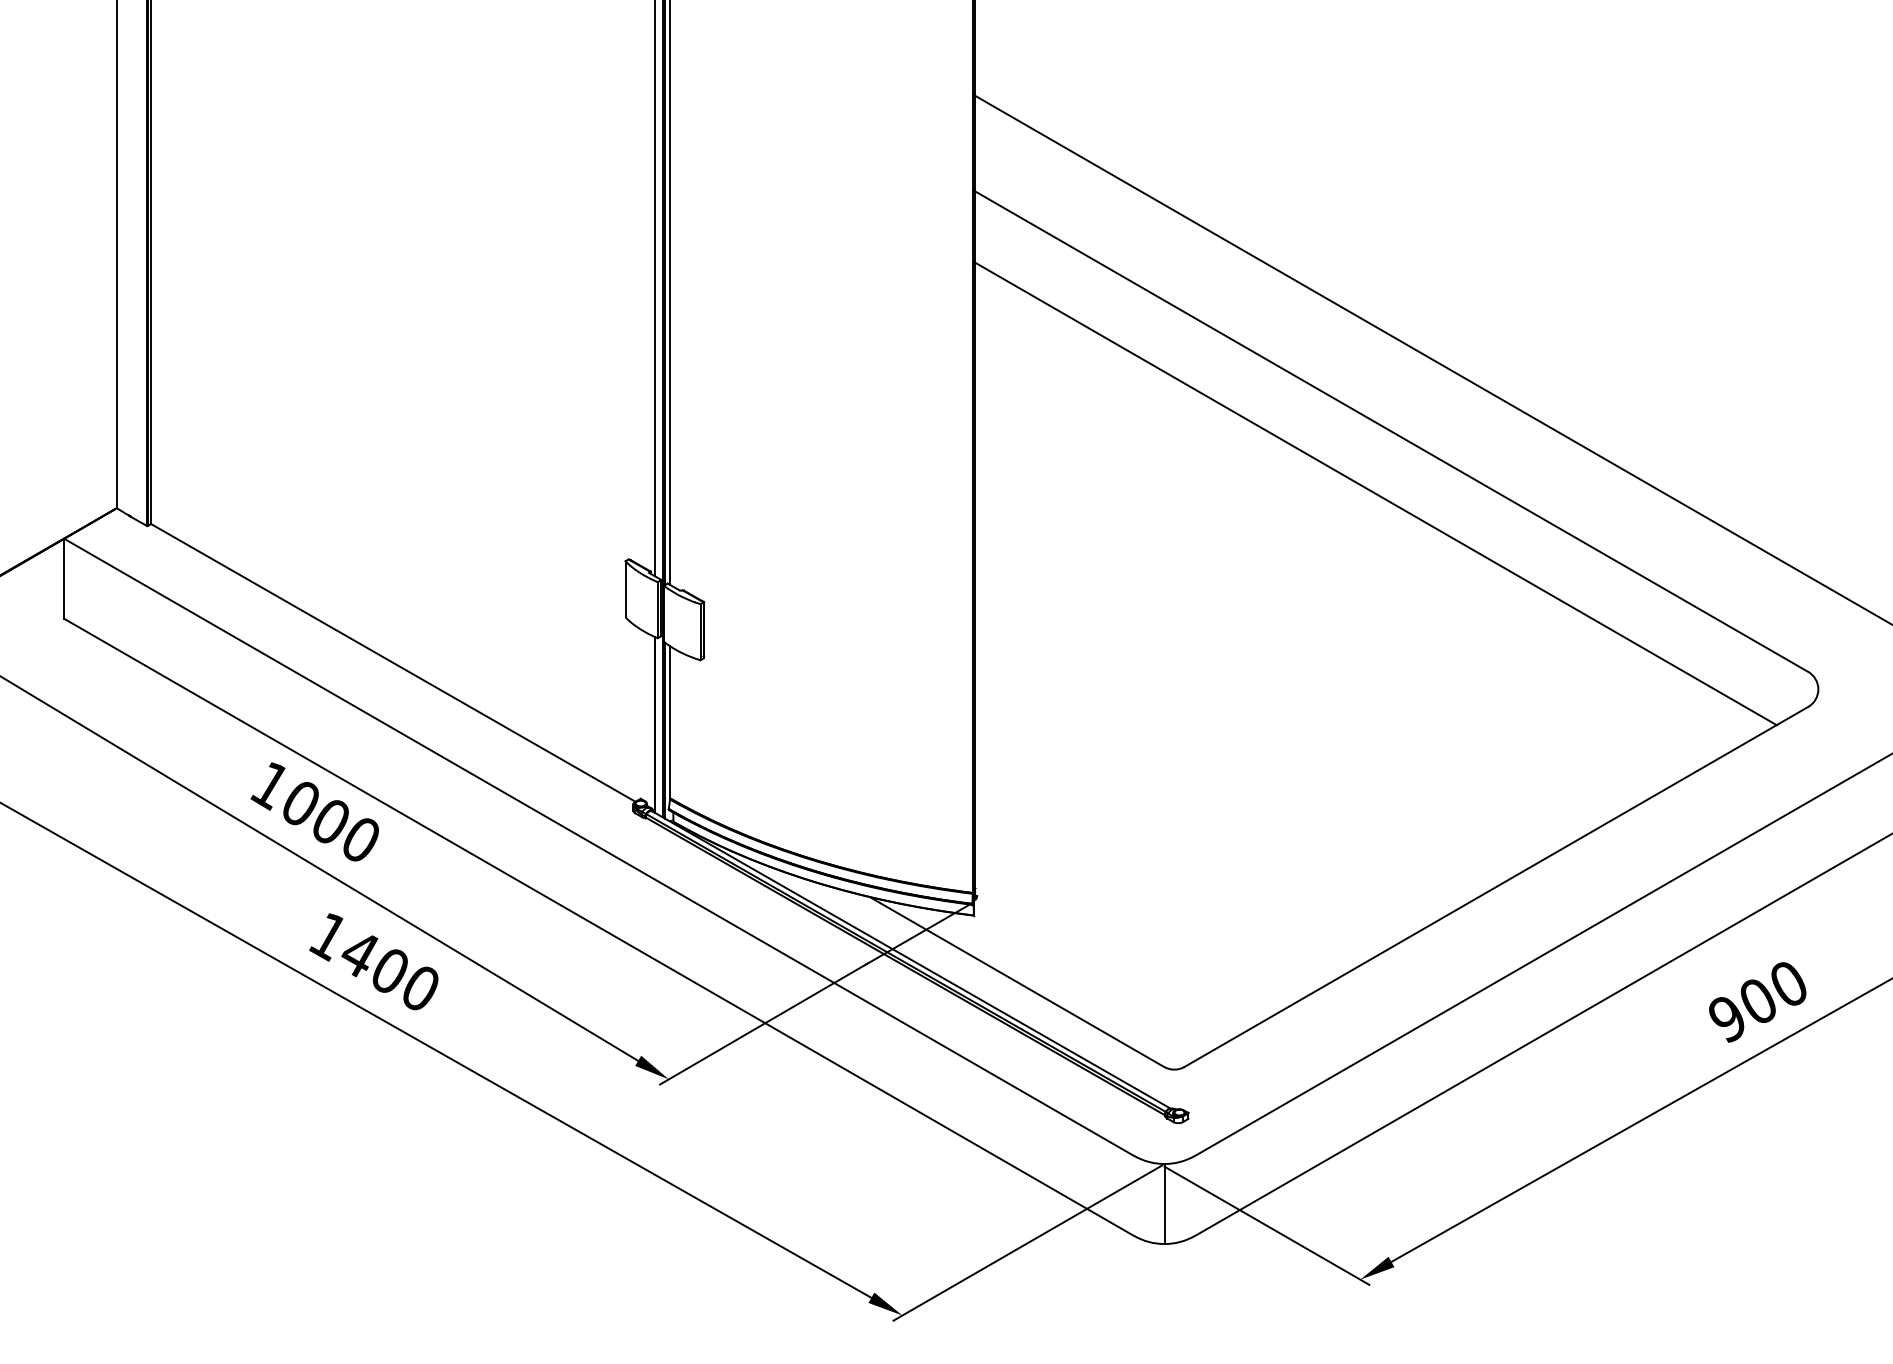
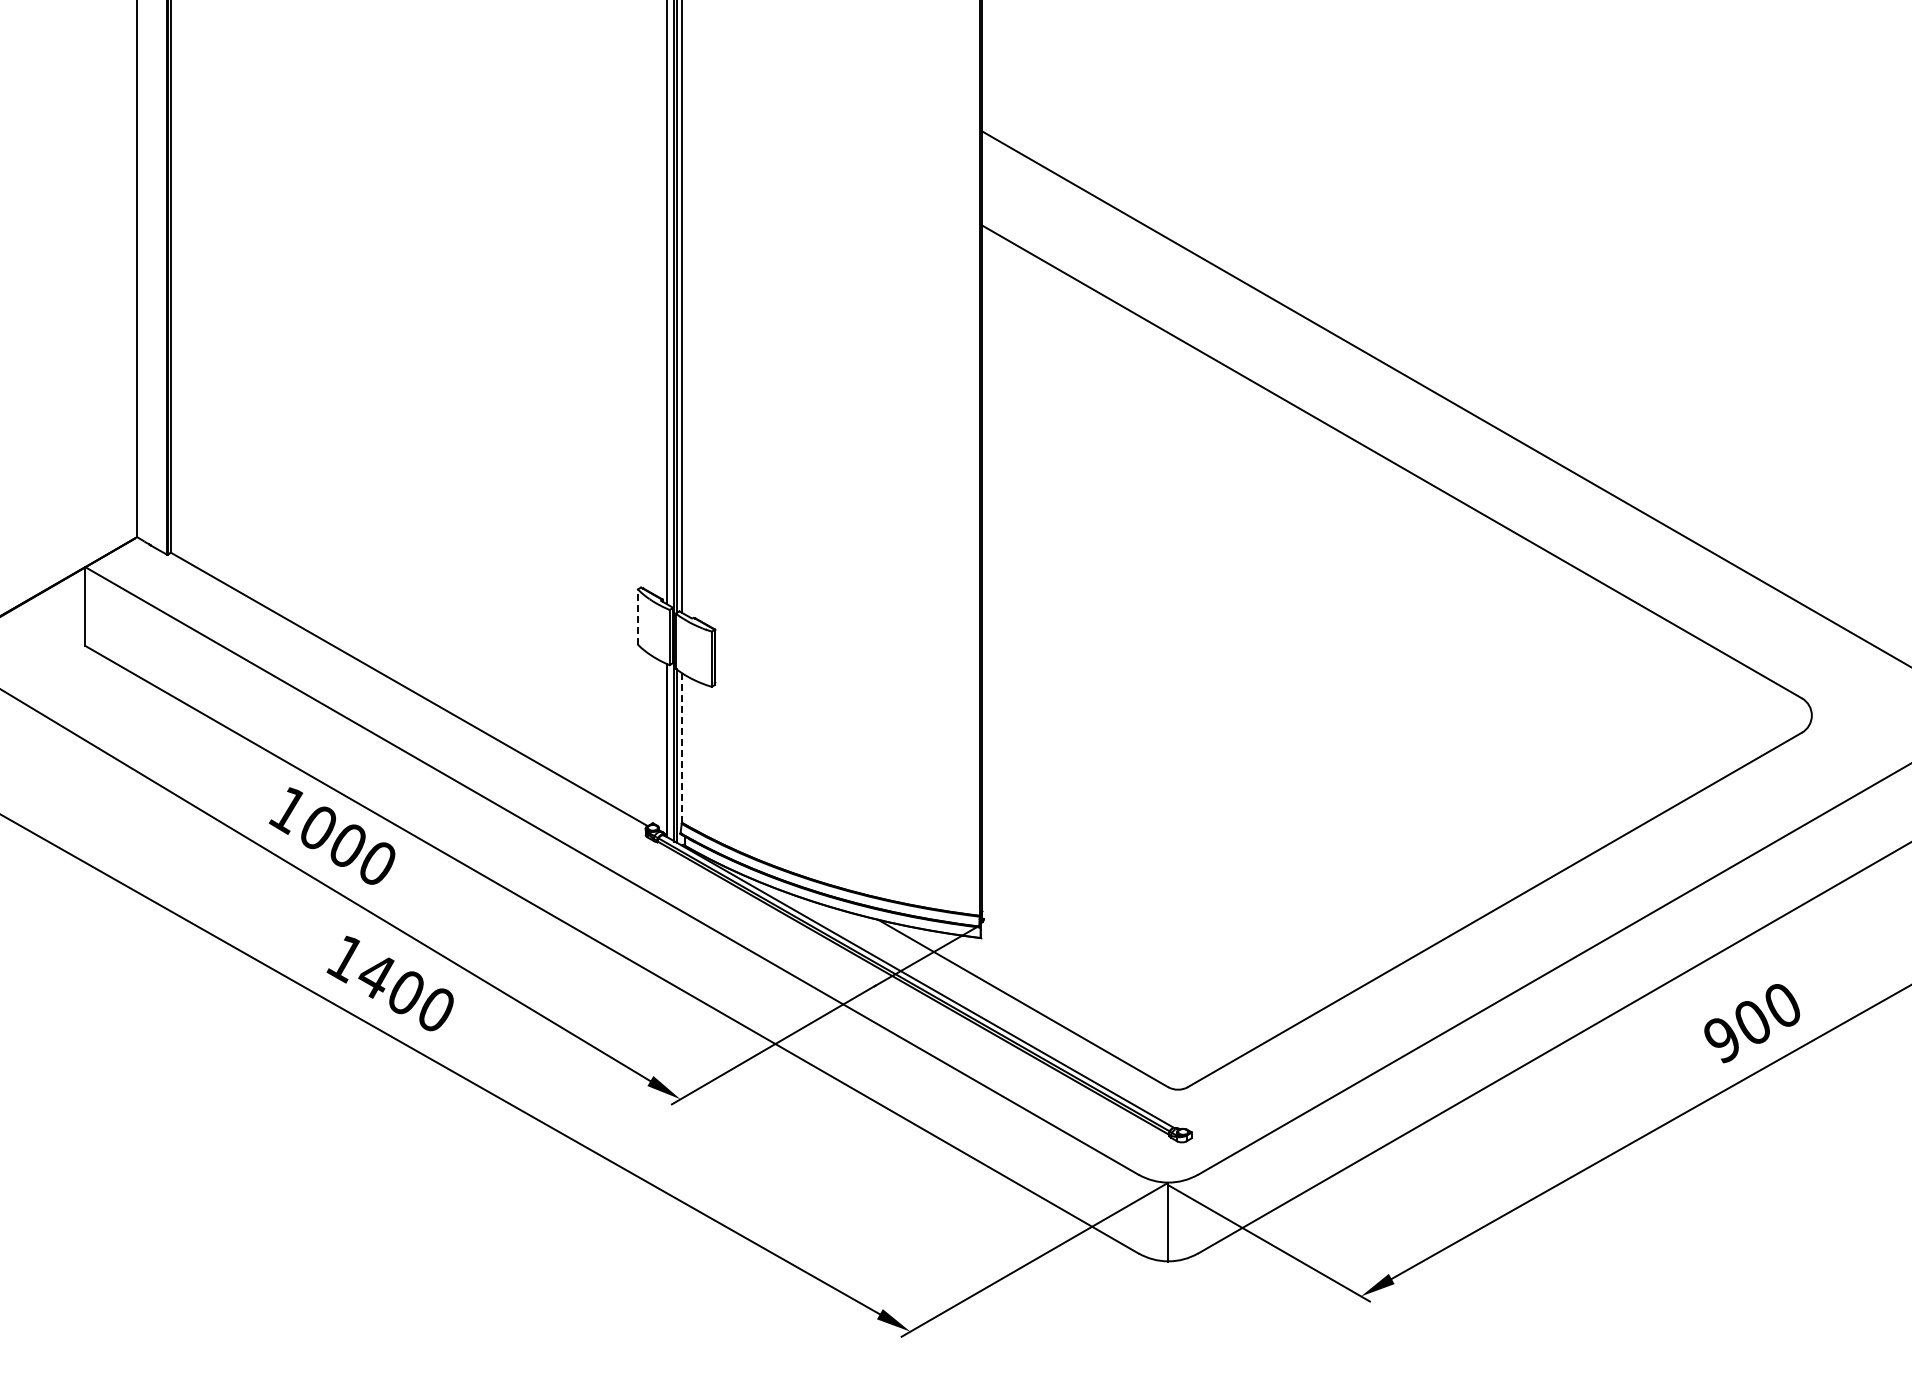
line: (1374, 493) -> (1375, 522), removed
line: (625, 588) -> (637, 616), solid -> dashed
line: (670, 722) -> (682, 748), solid -> dashed

